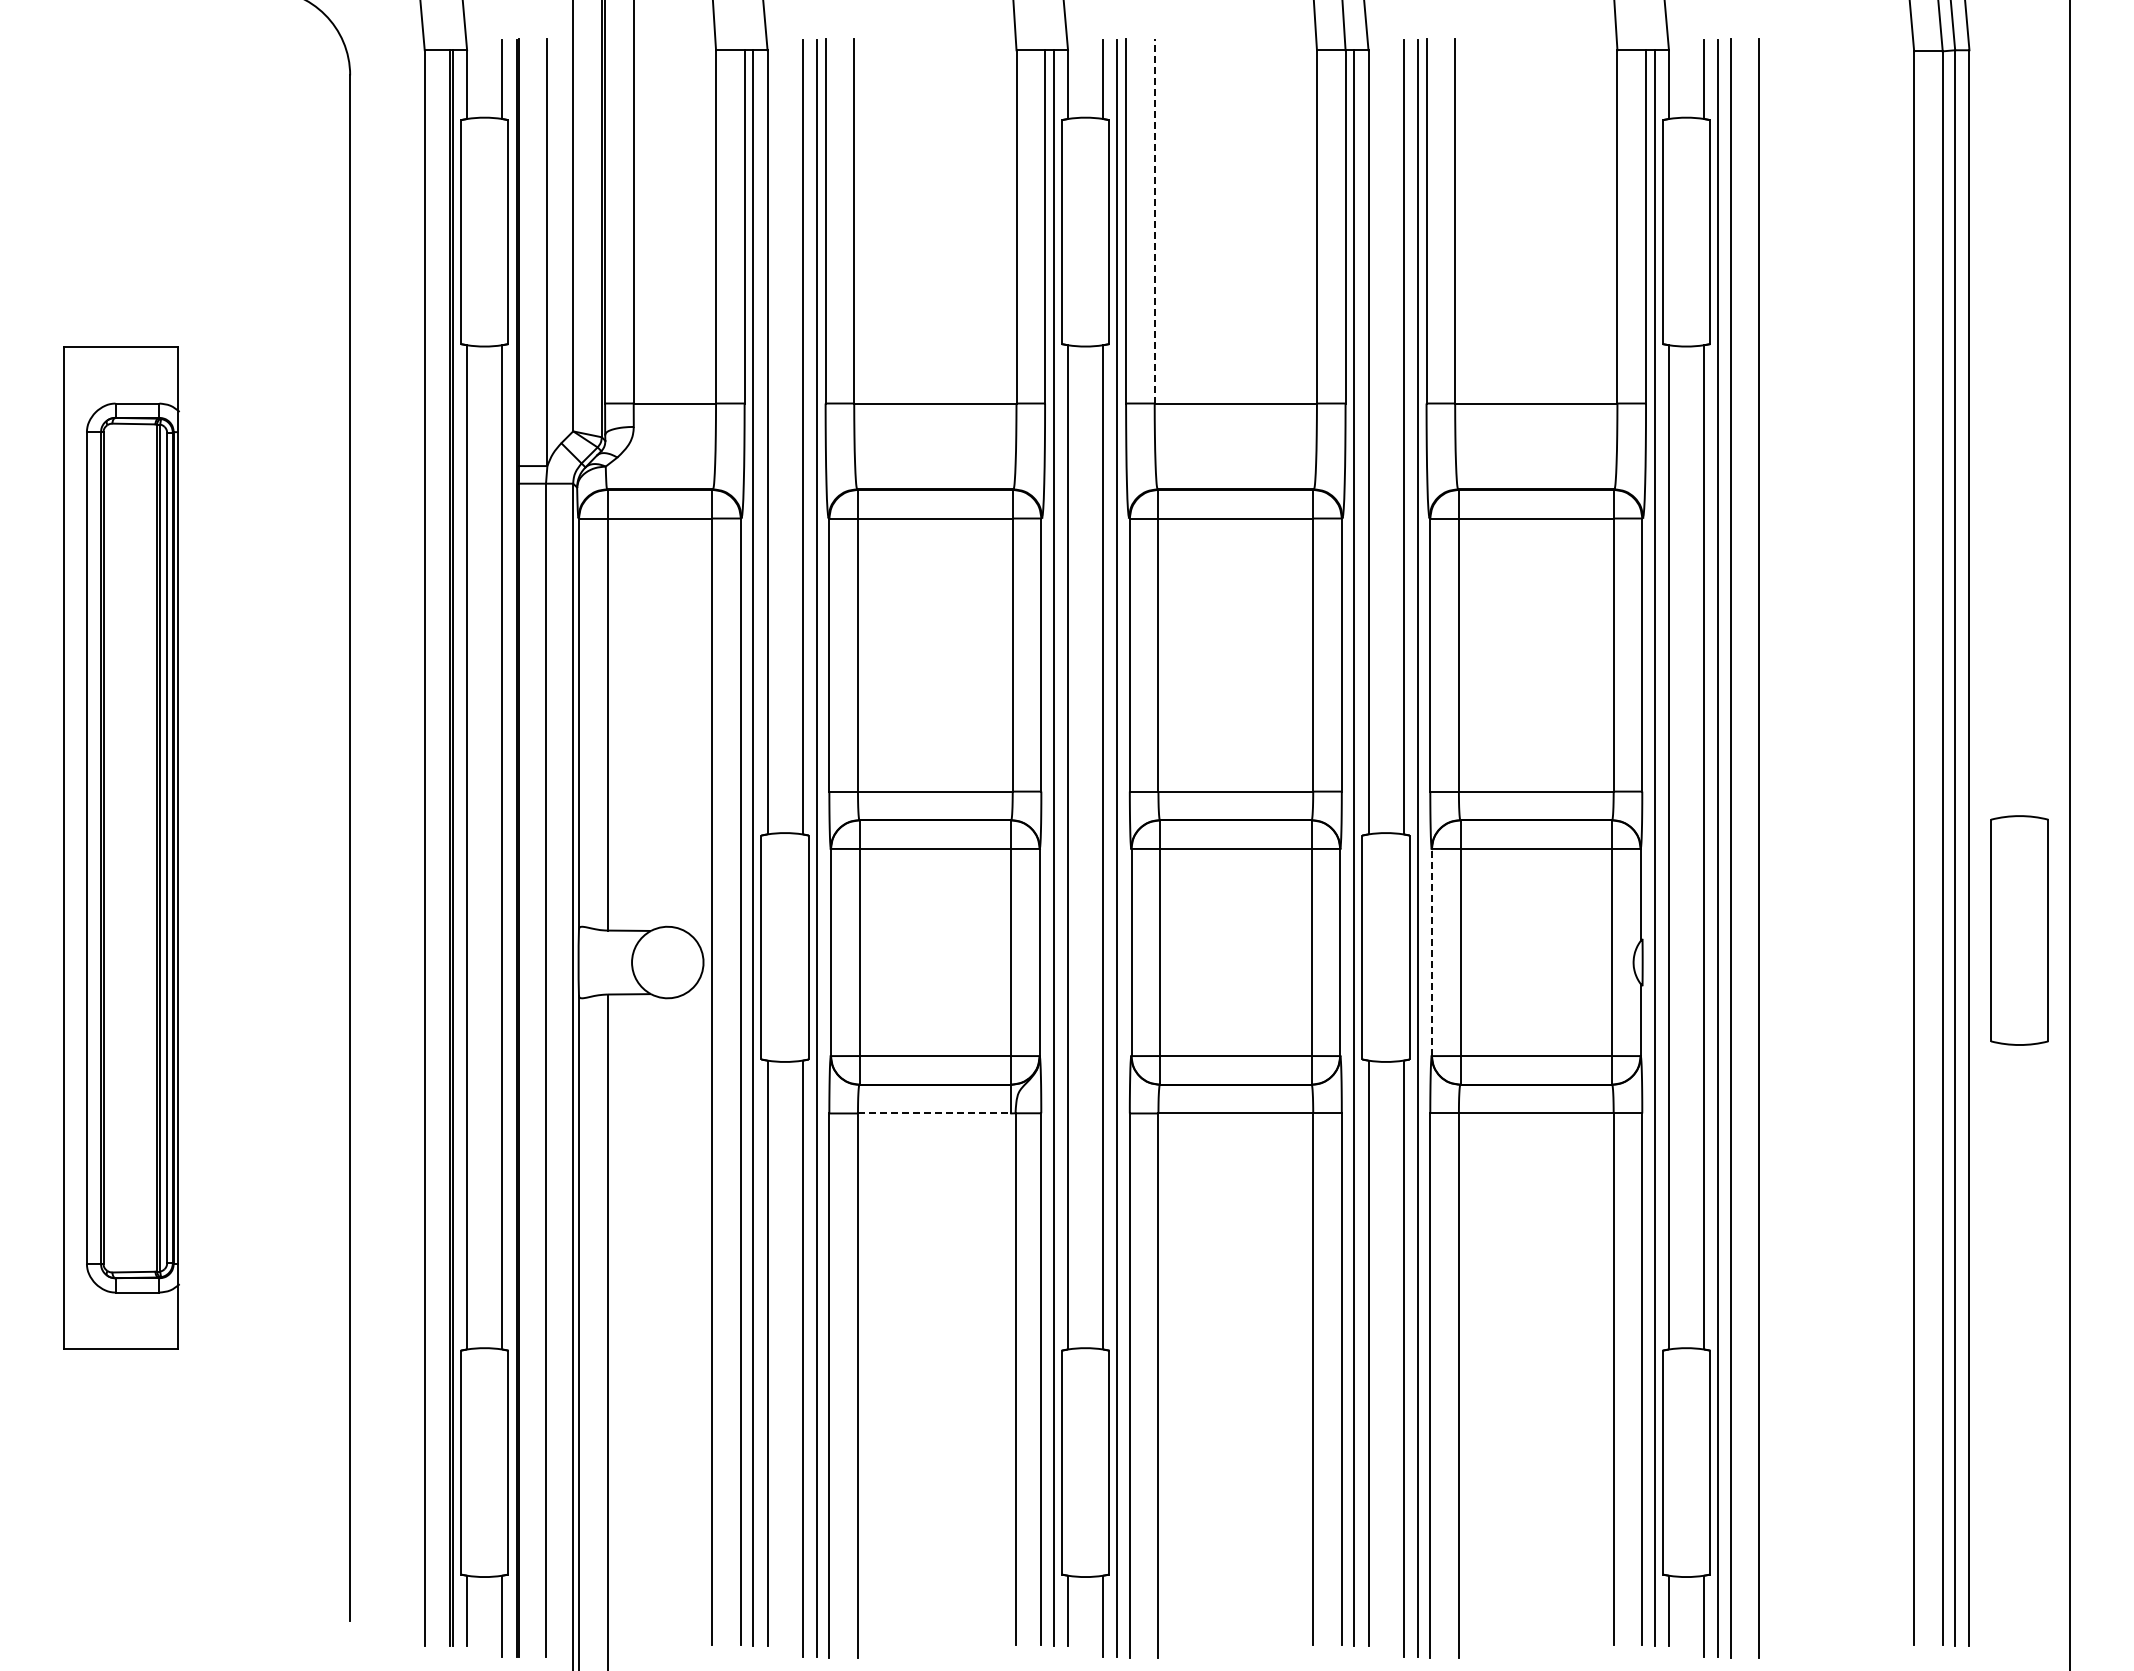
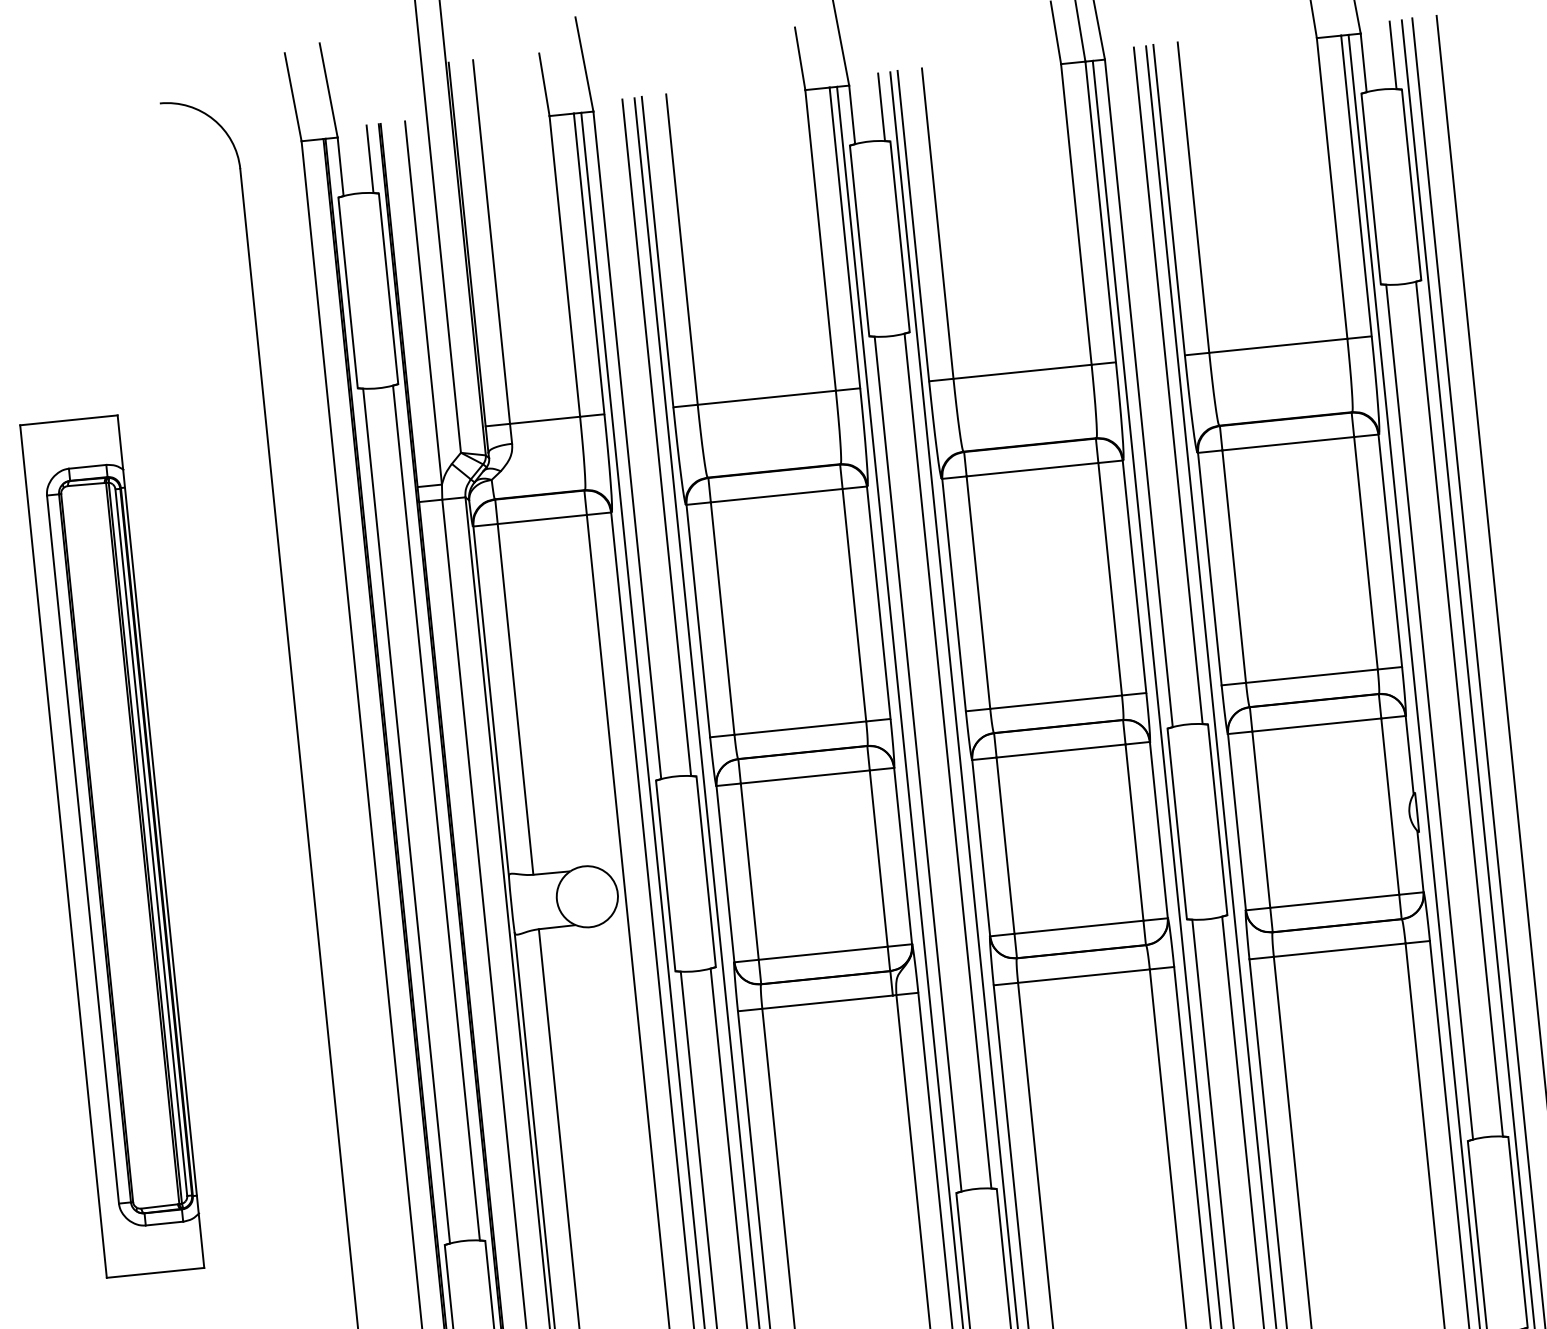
line: (1154, 220) -> (937, 223), dashed -> solid
line: (1431, 952) -> (1236, 822), dashed -> solid
line: (934, 1113) -> (827, 1002), dashed -> solid

